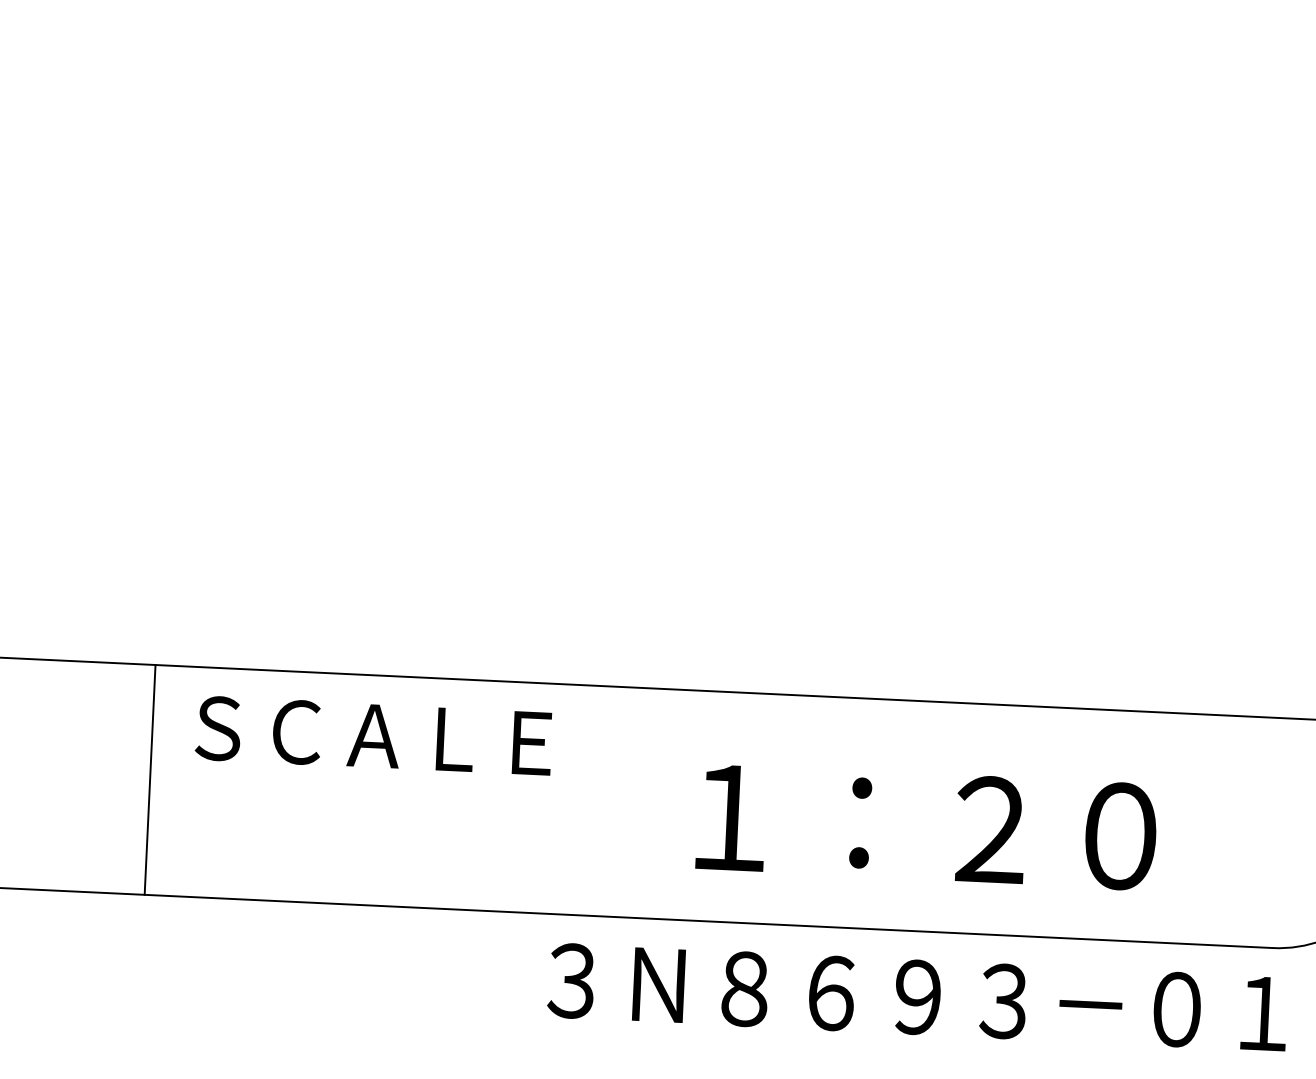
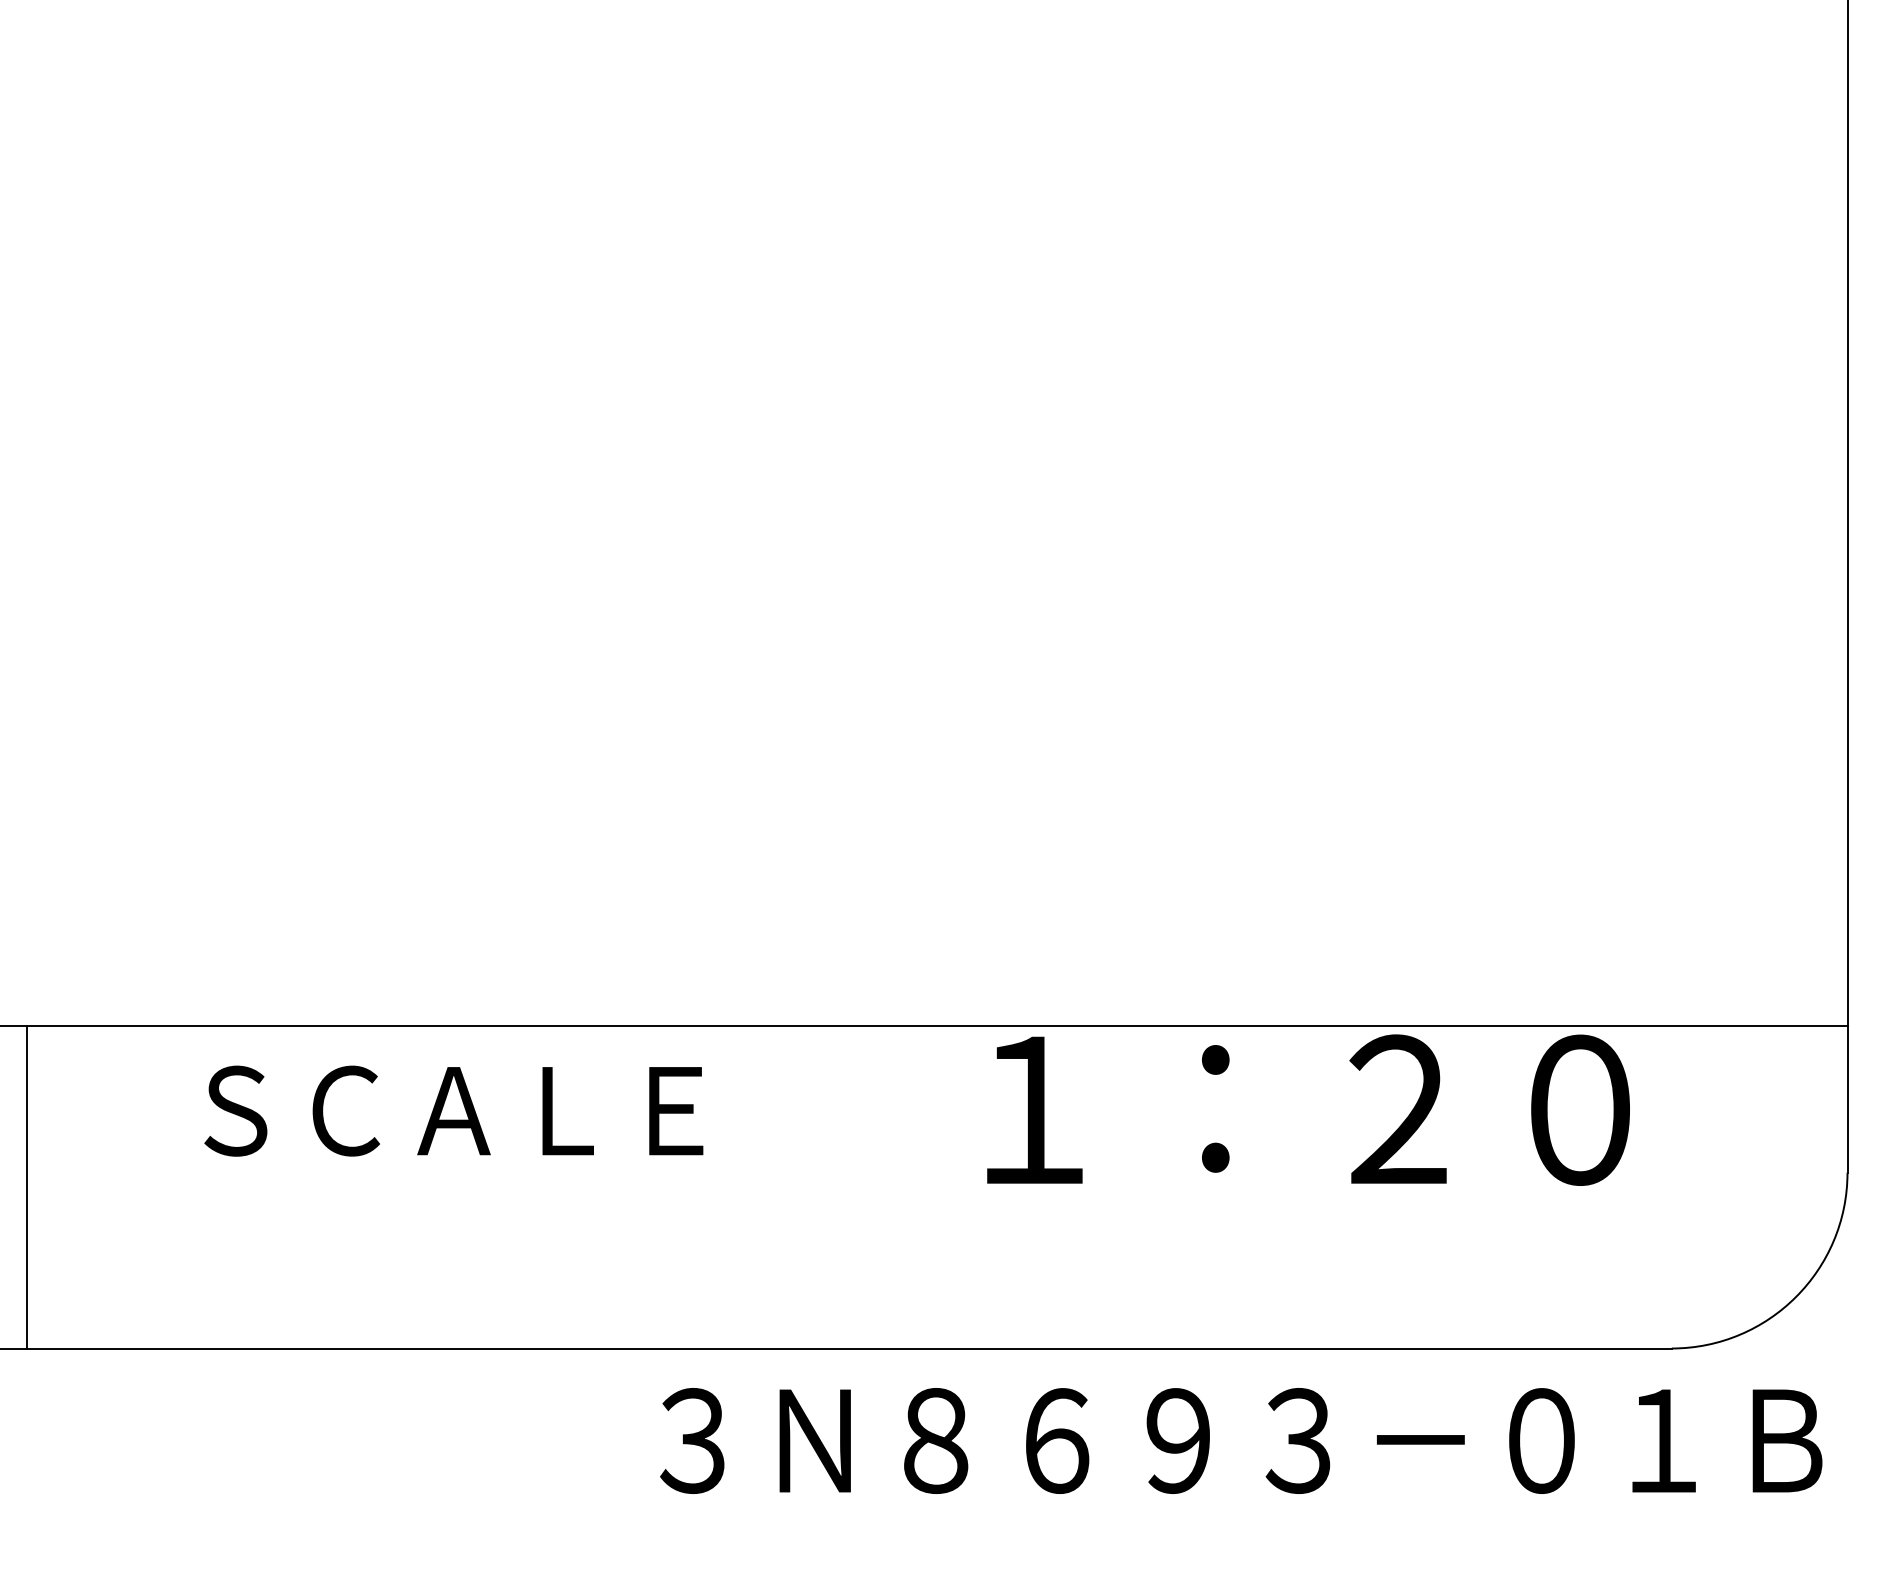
text: (373, 735) -> (453, 1110), moved
line: (149, 779) -> (26, 1187), moved
text: (926, 826) -> (1308, 1109), moved

